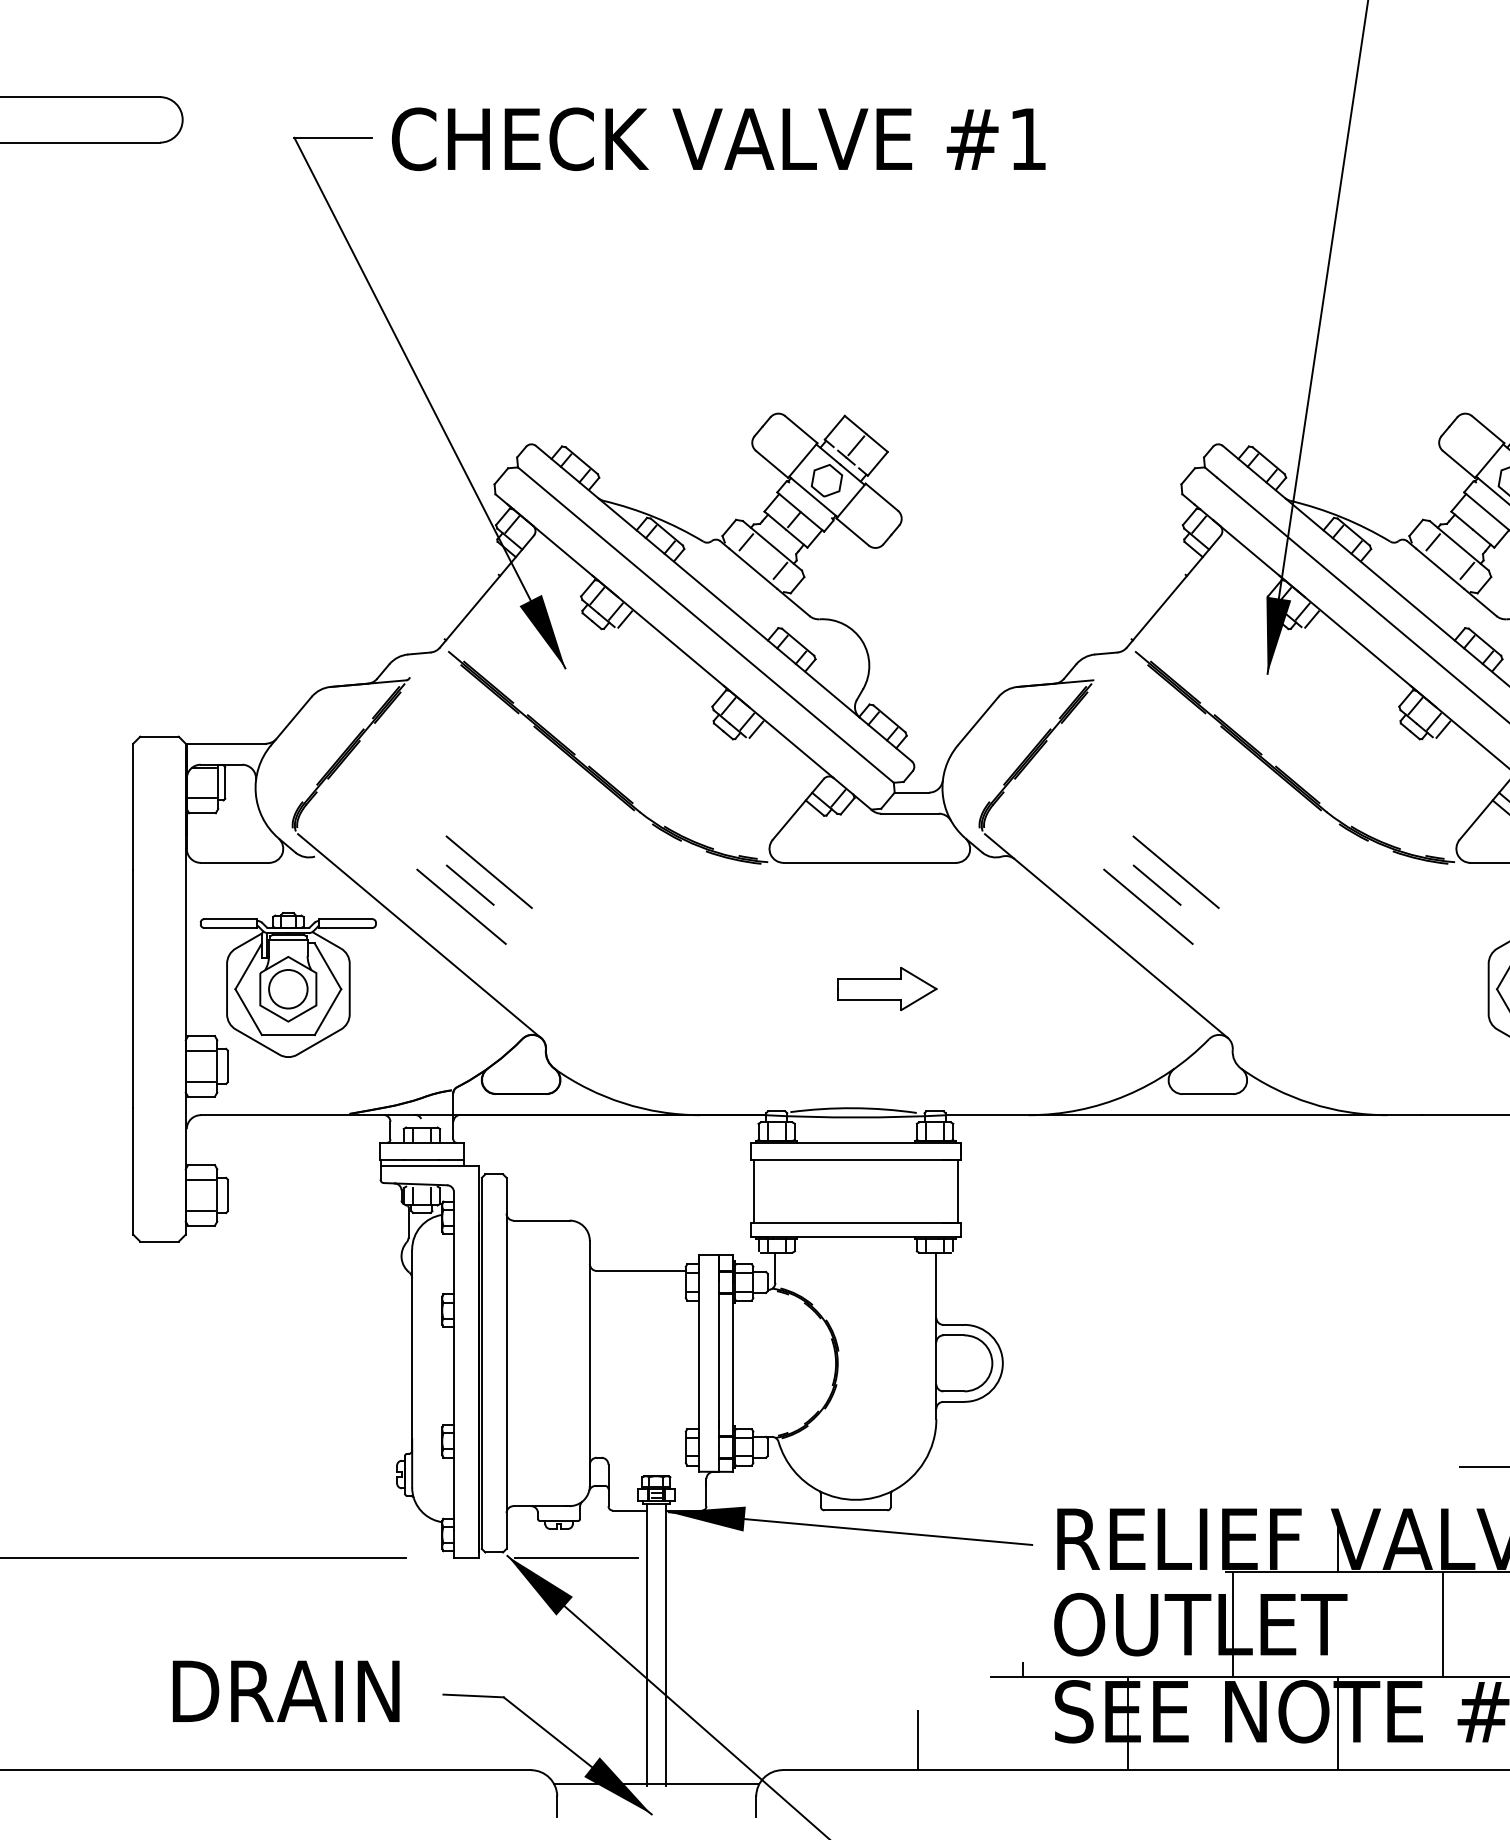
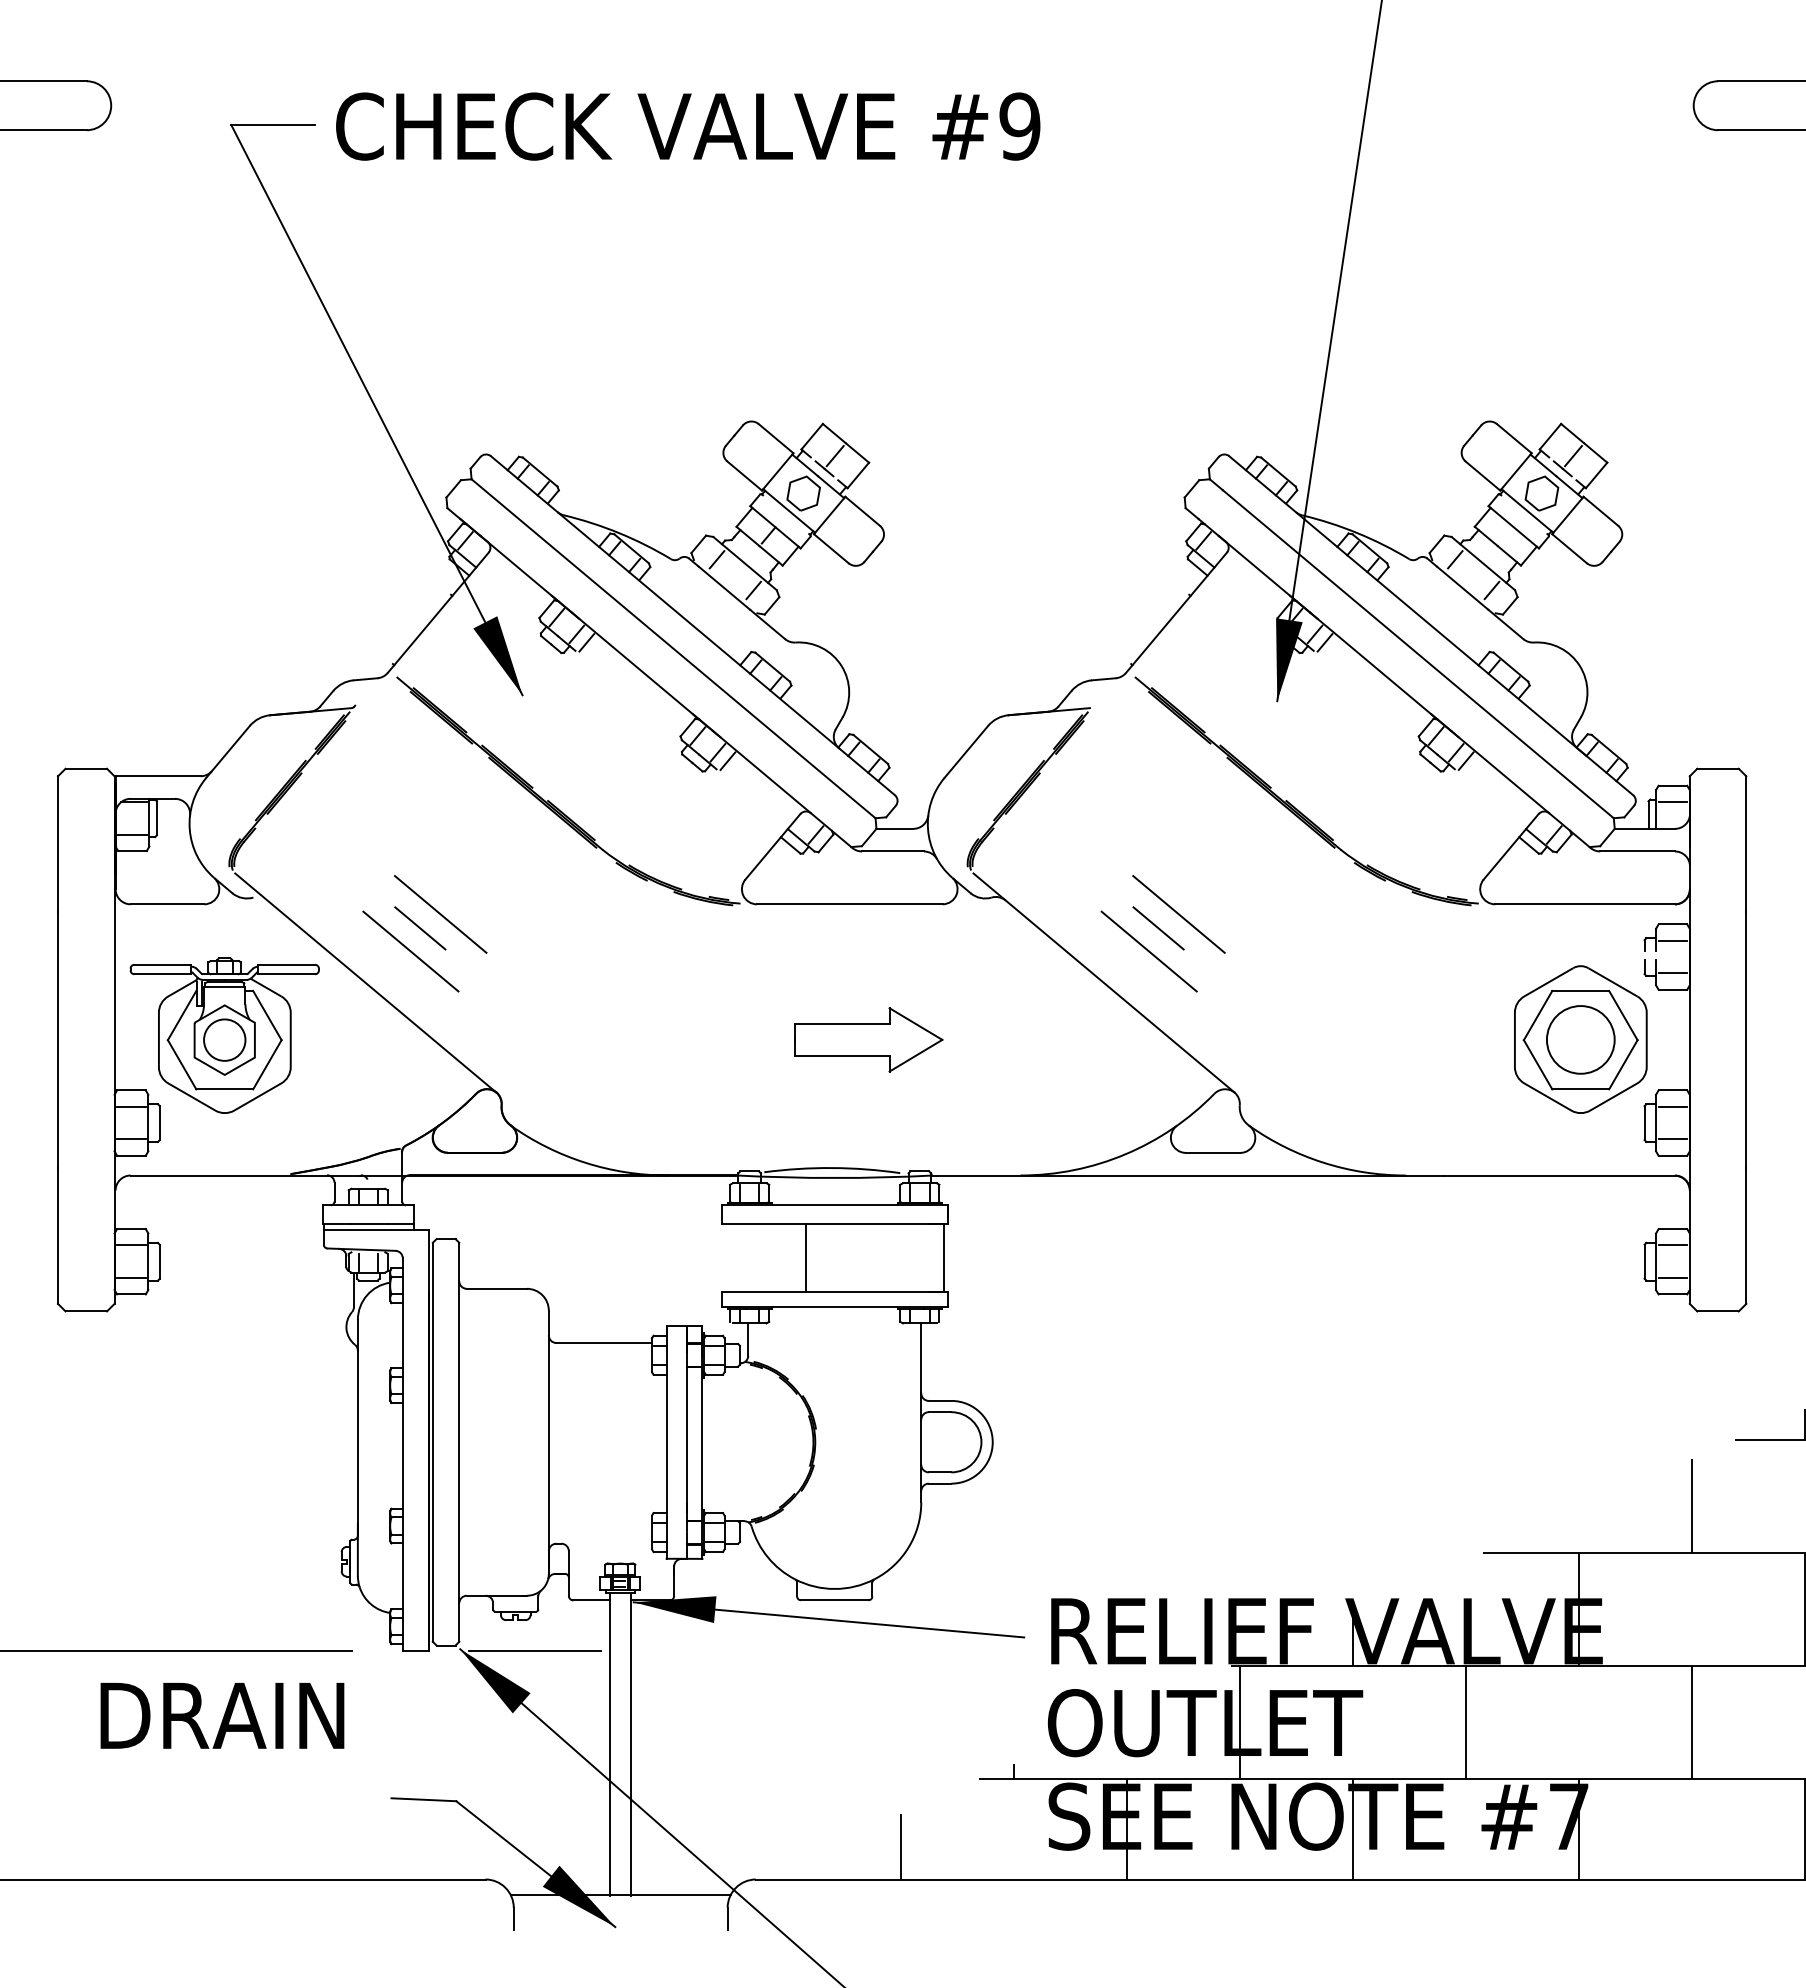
text: (1027, 139) -> (1019, 126), #1 -> #9
part: (887, 988) -> (868, 1039), size x1.4
line: (754, 1191) -> (806, 1257), moved
text: (286, 1691) -> (222, 1715), moved

